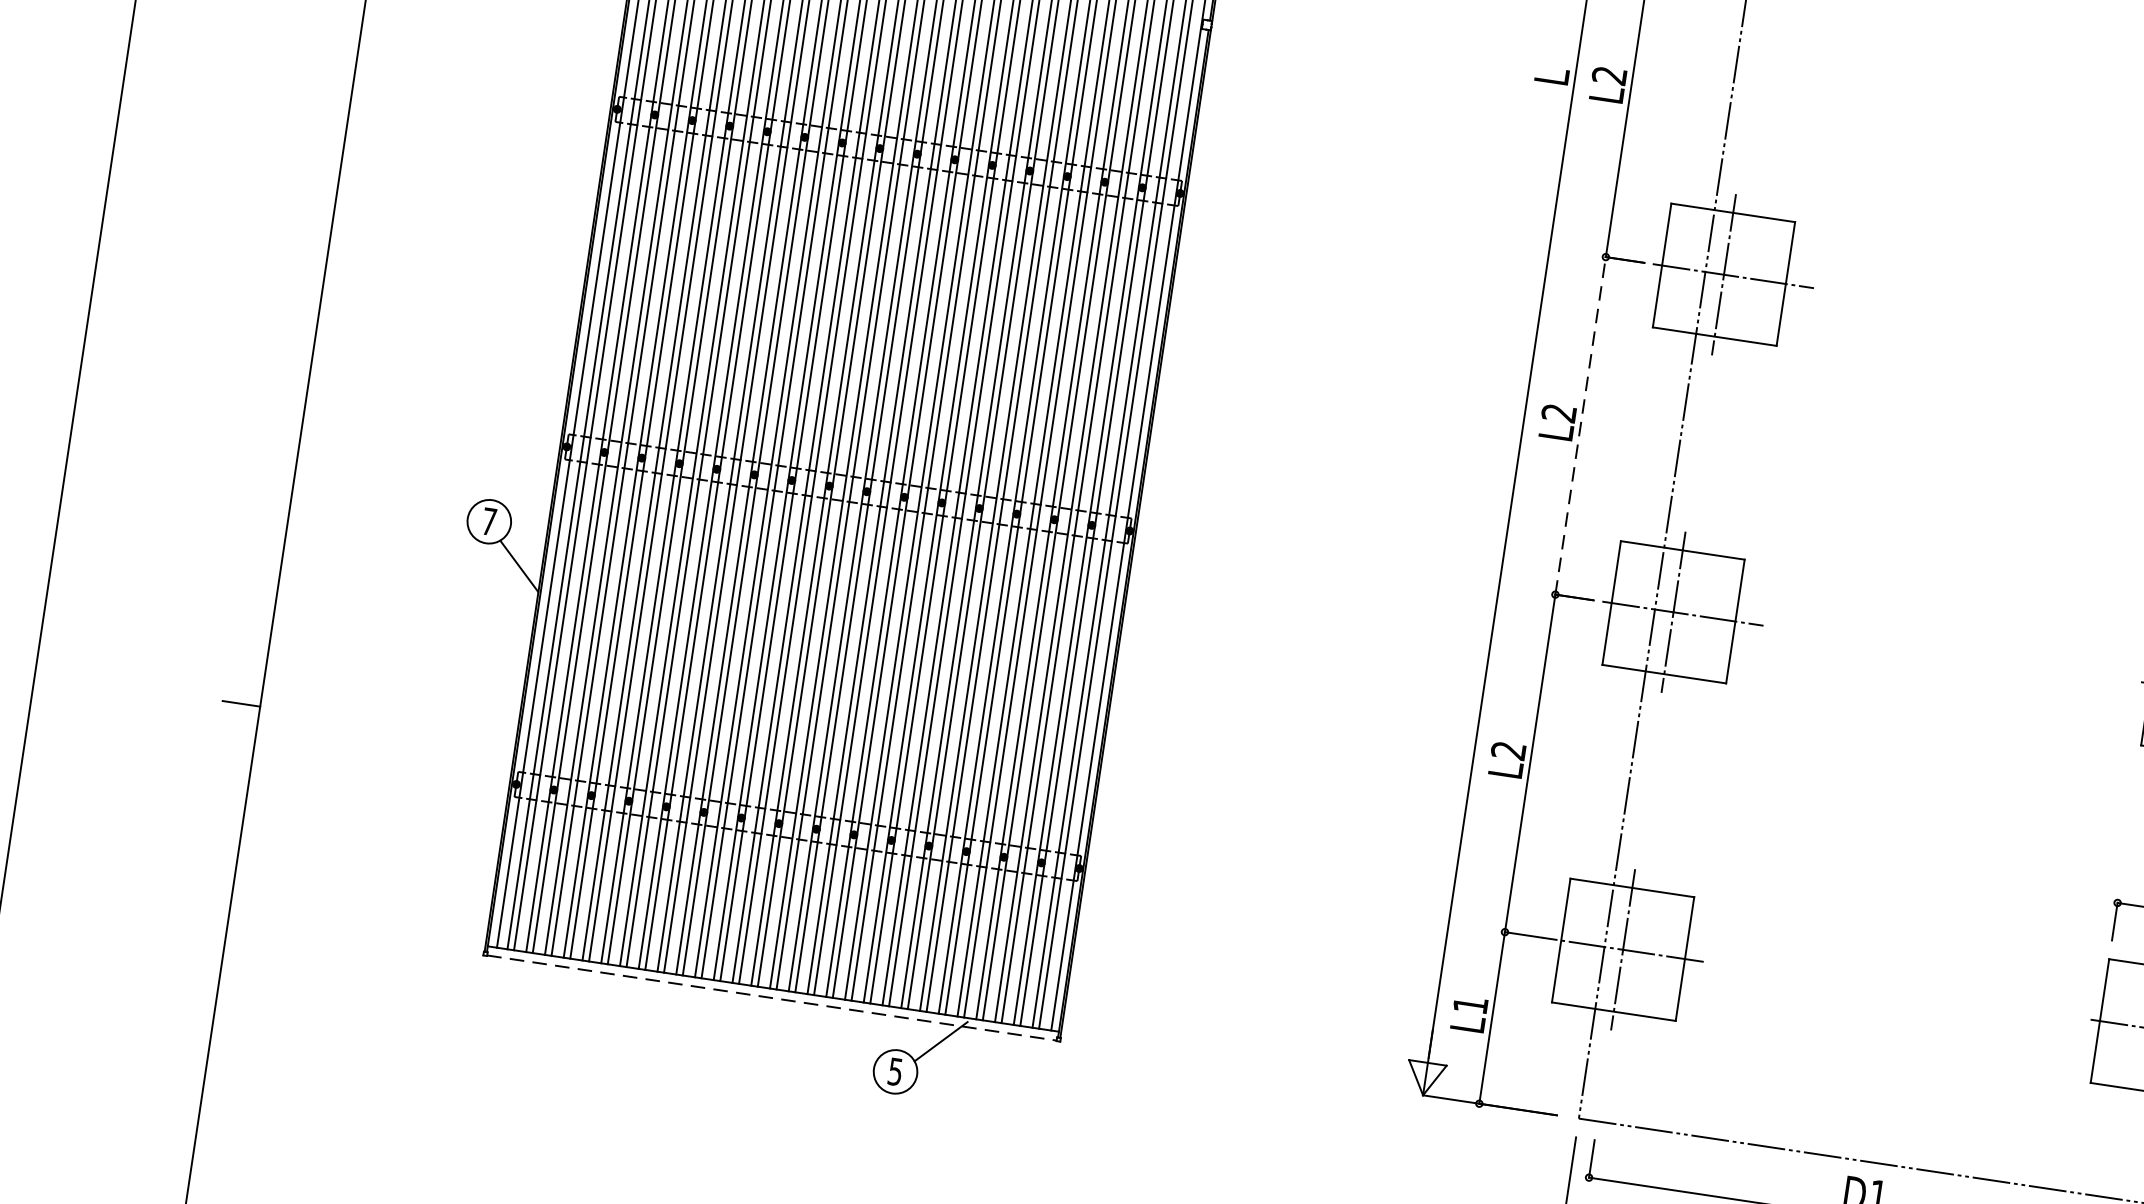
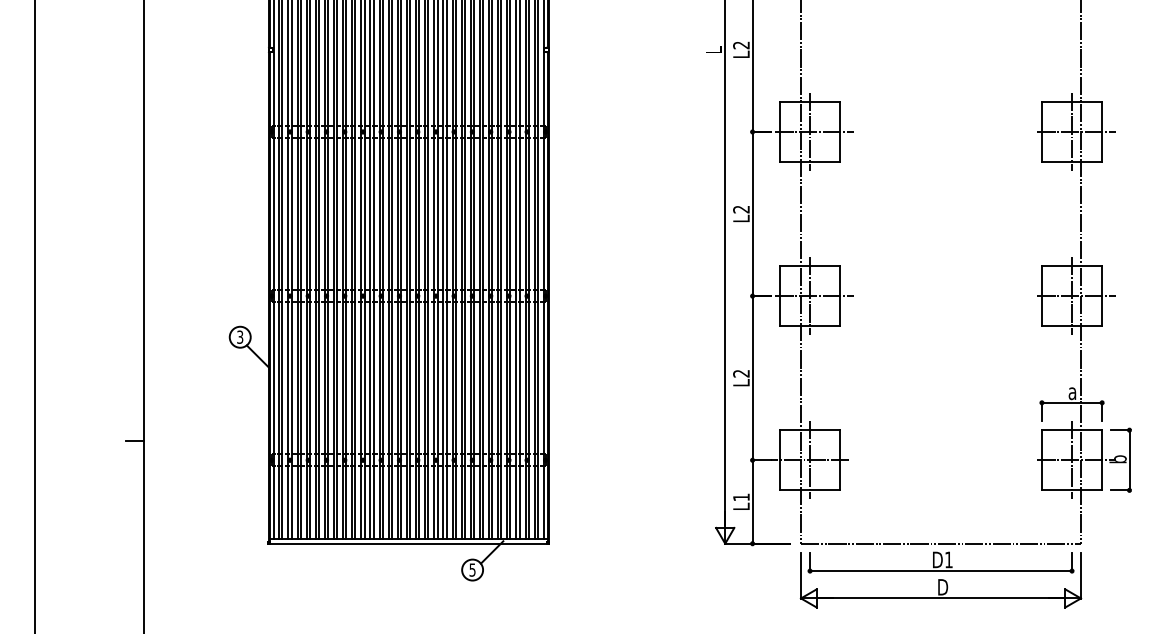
line: (1580, 424) -> (752, 213), dashed -> solid
text: (490, 520) -> (240, 336), 7 -> 3
line: (773, 997) -> (409, 543), dashed -> solid

